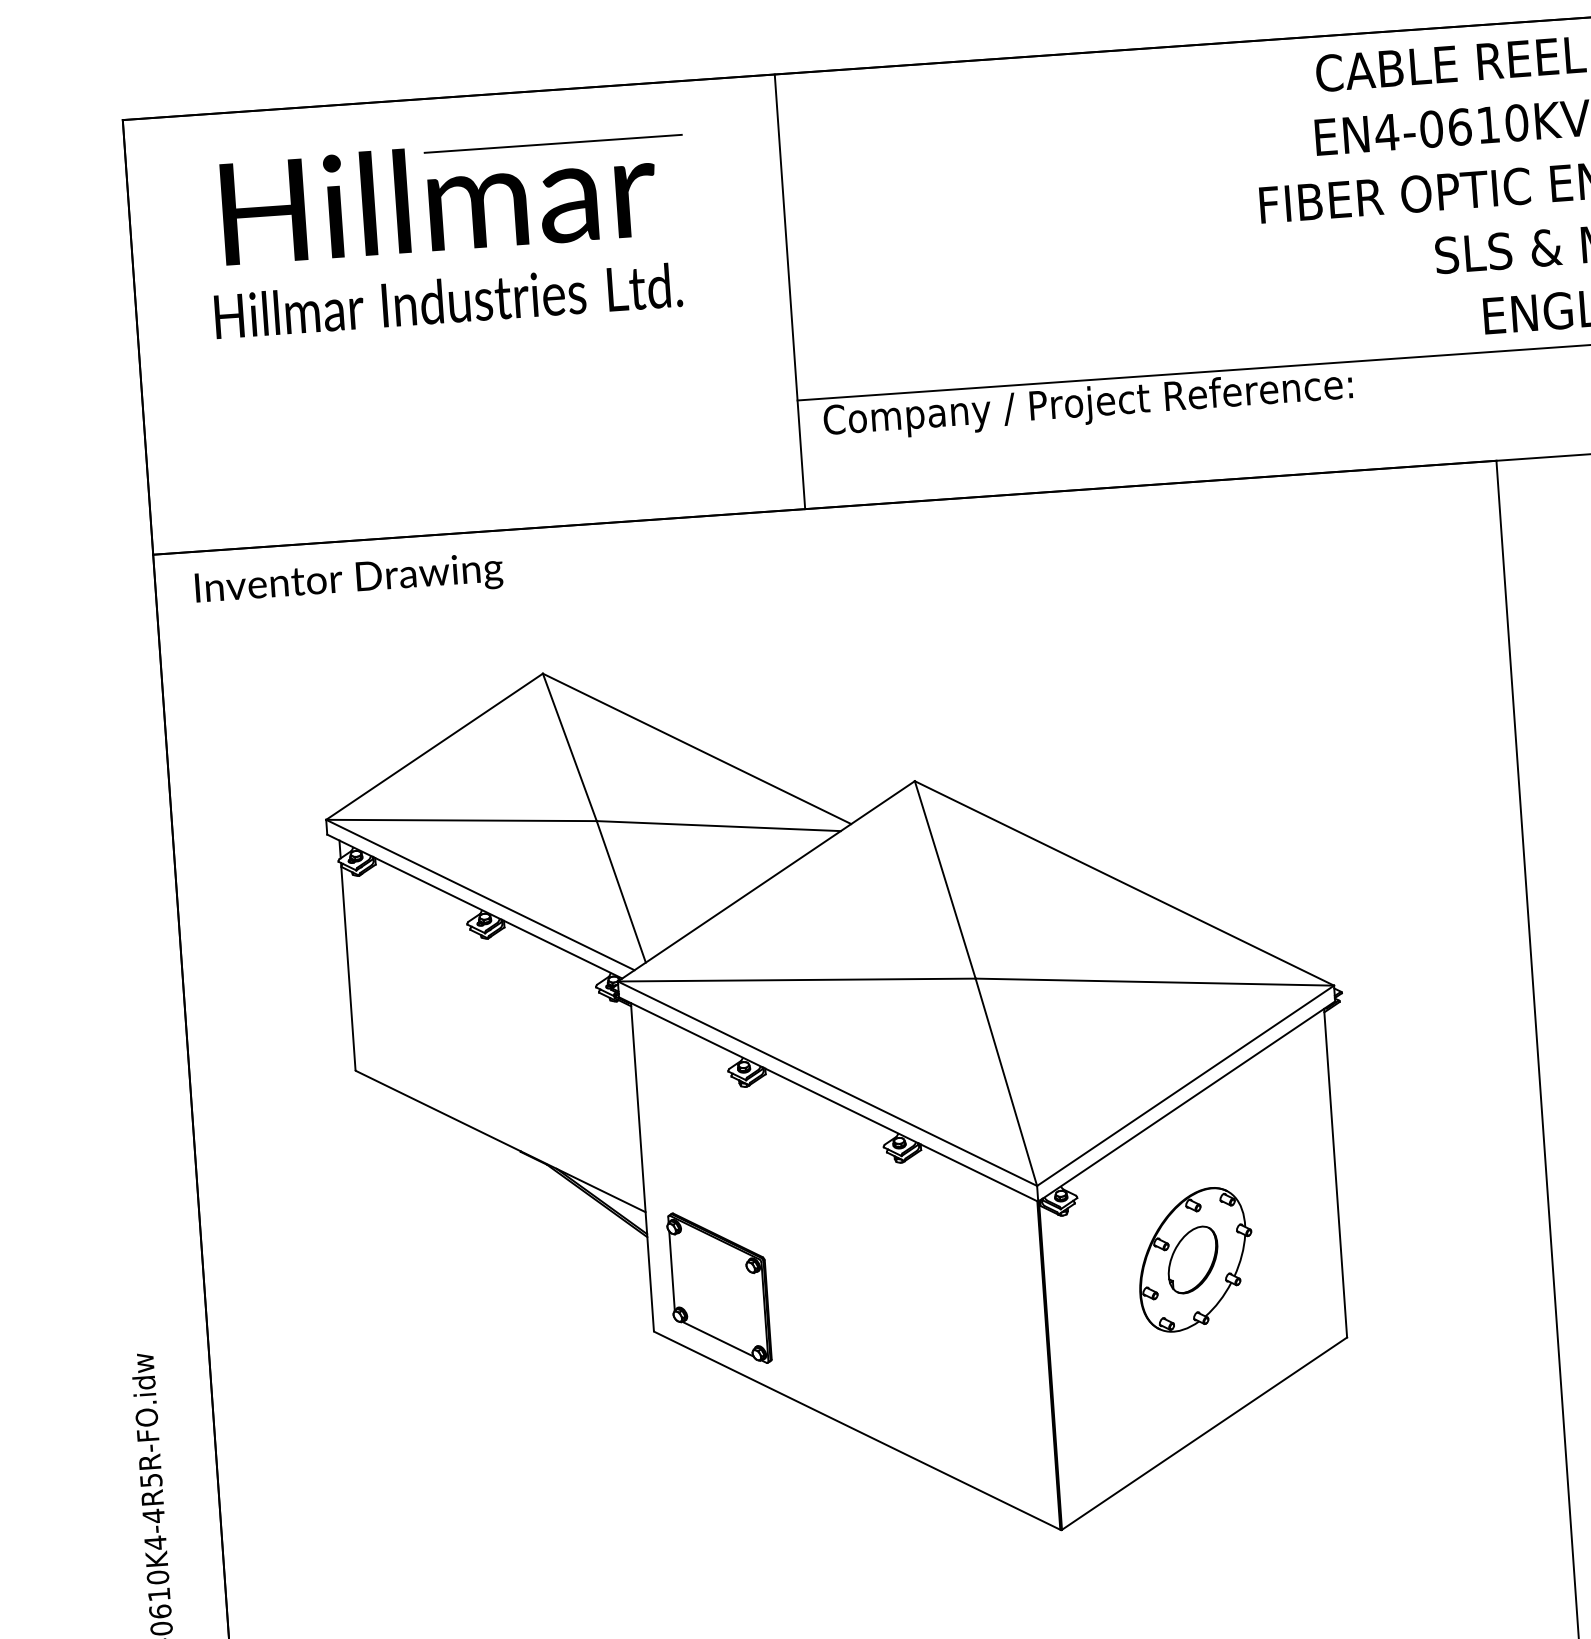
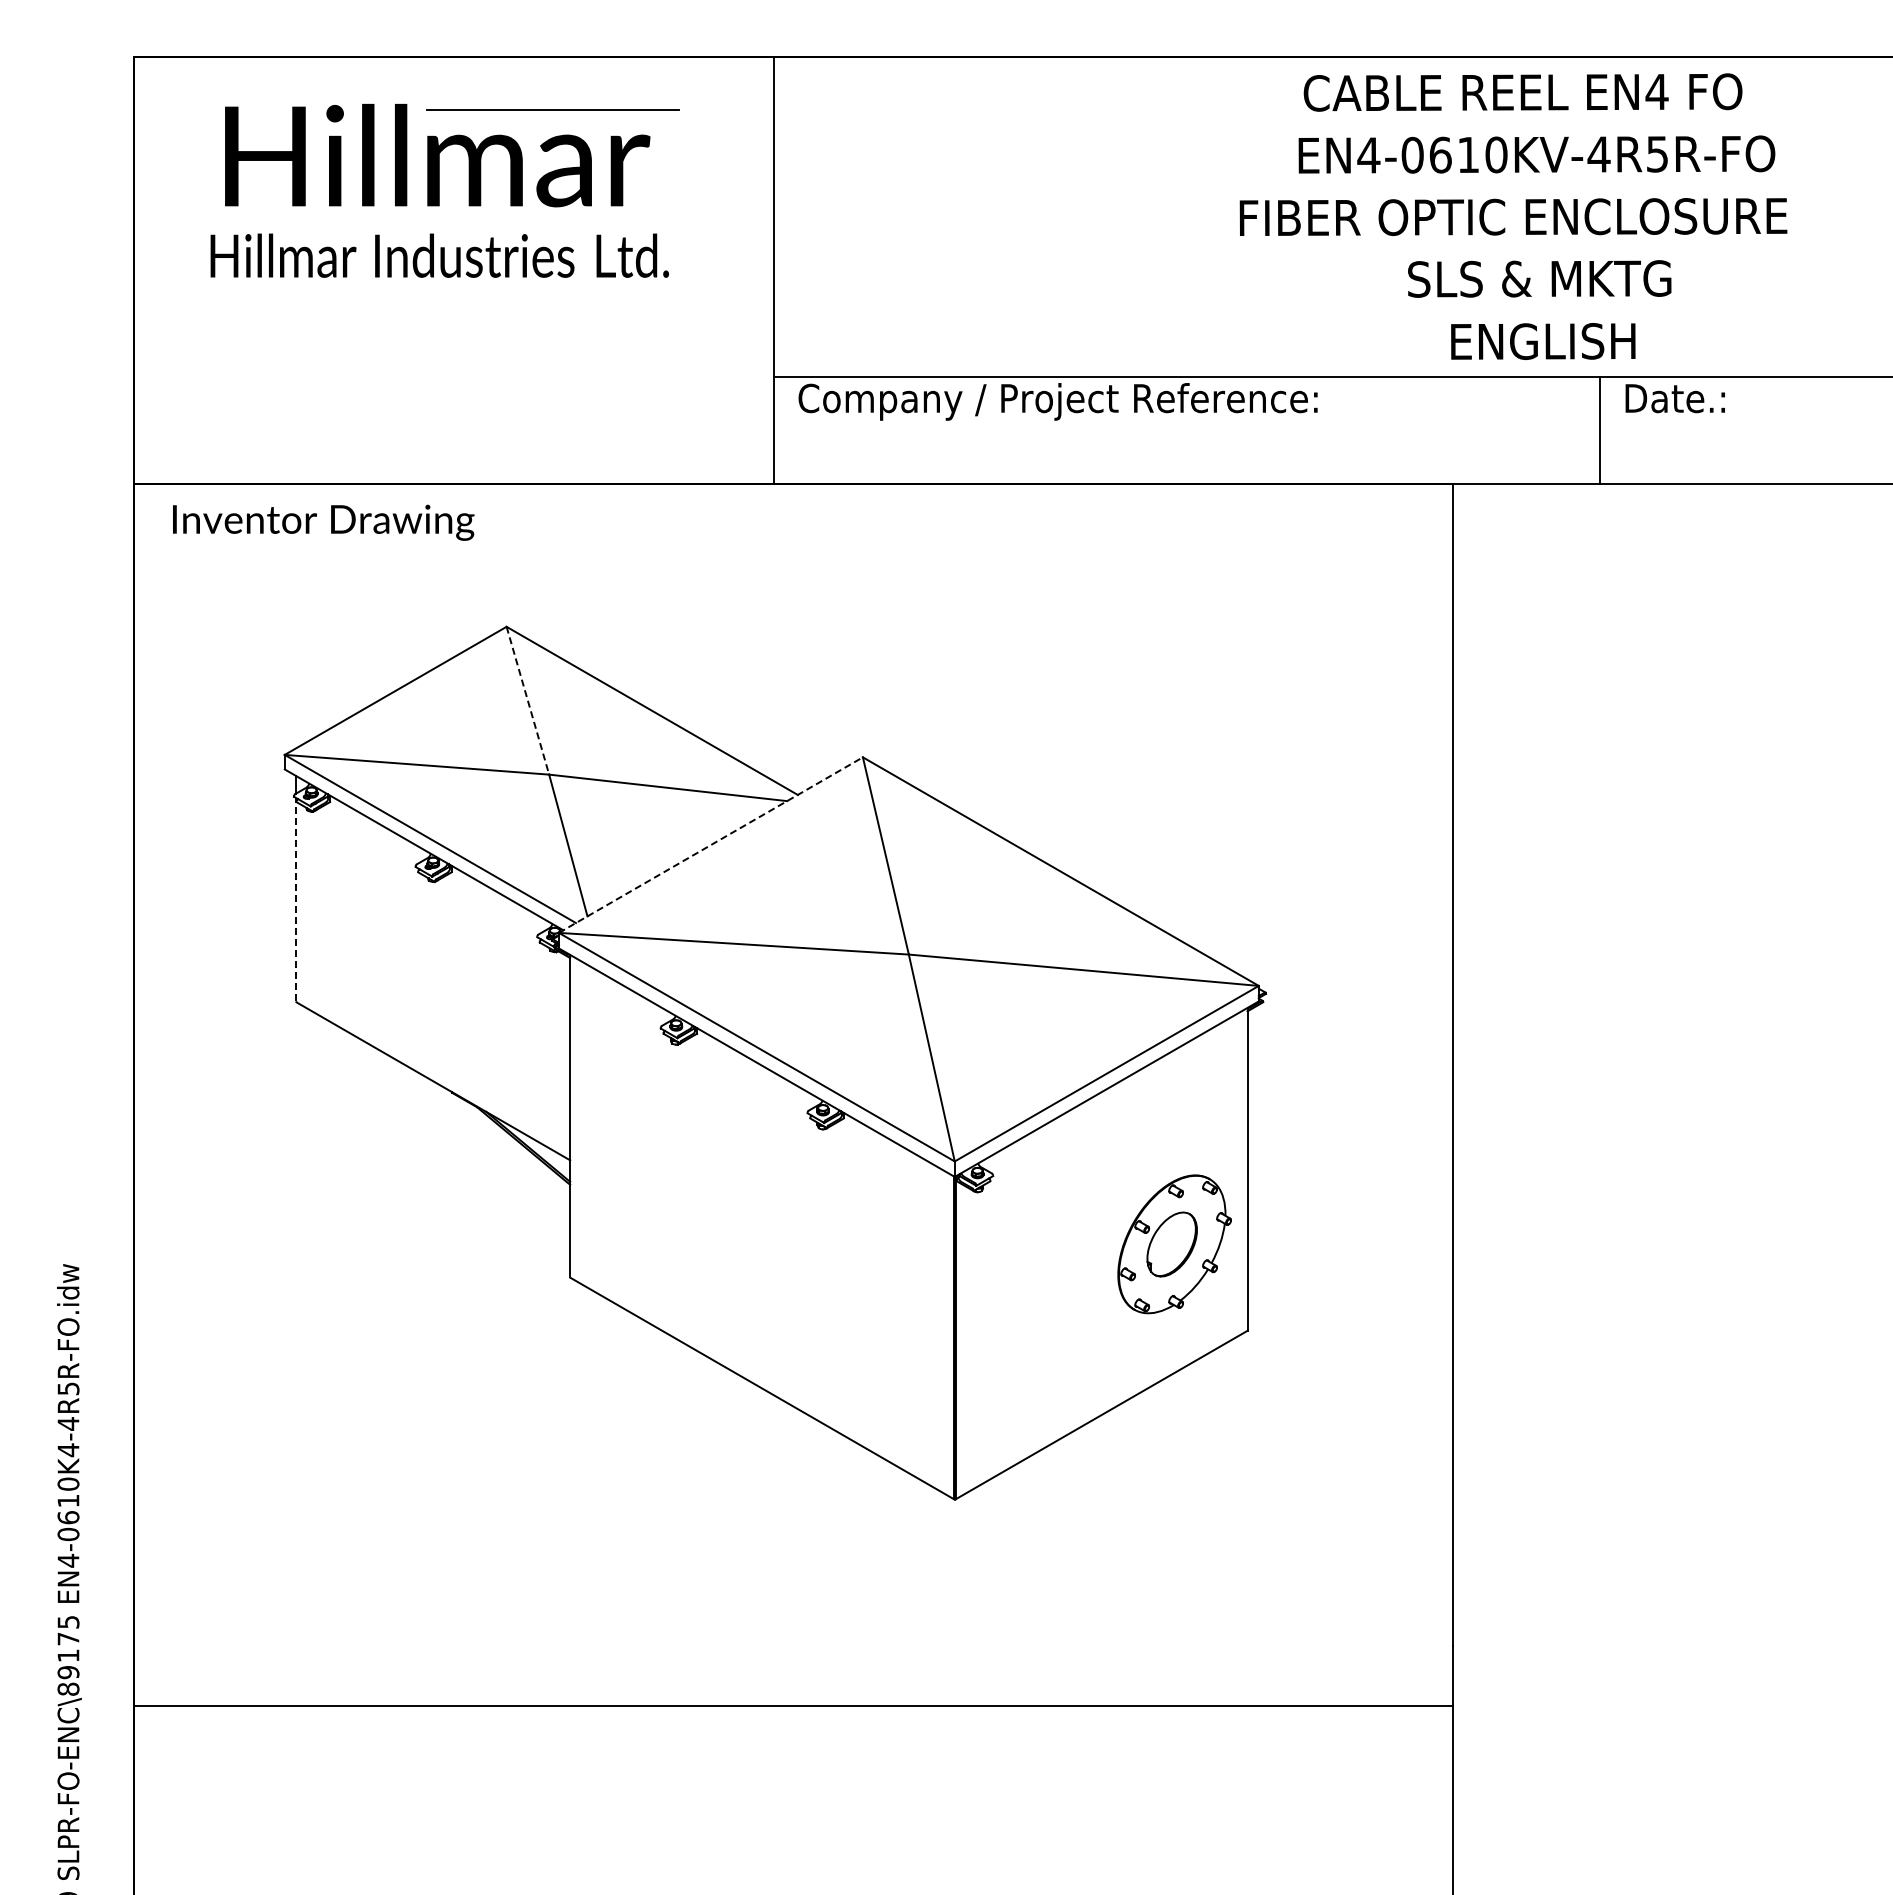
line: (569, 747) -> (527, 700), solid -> dashed
line: (765, 881) -> (710, 845), solid -> dashed
line: (348, 966) -> (296, 899), solid -> dashed
part: (1195, 1259) -> (1174, 1244), moved
part: (718, 1288) -> (636, 1239), removed

